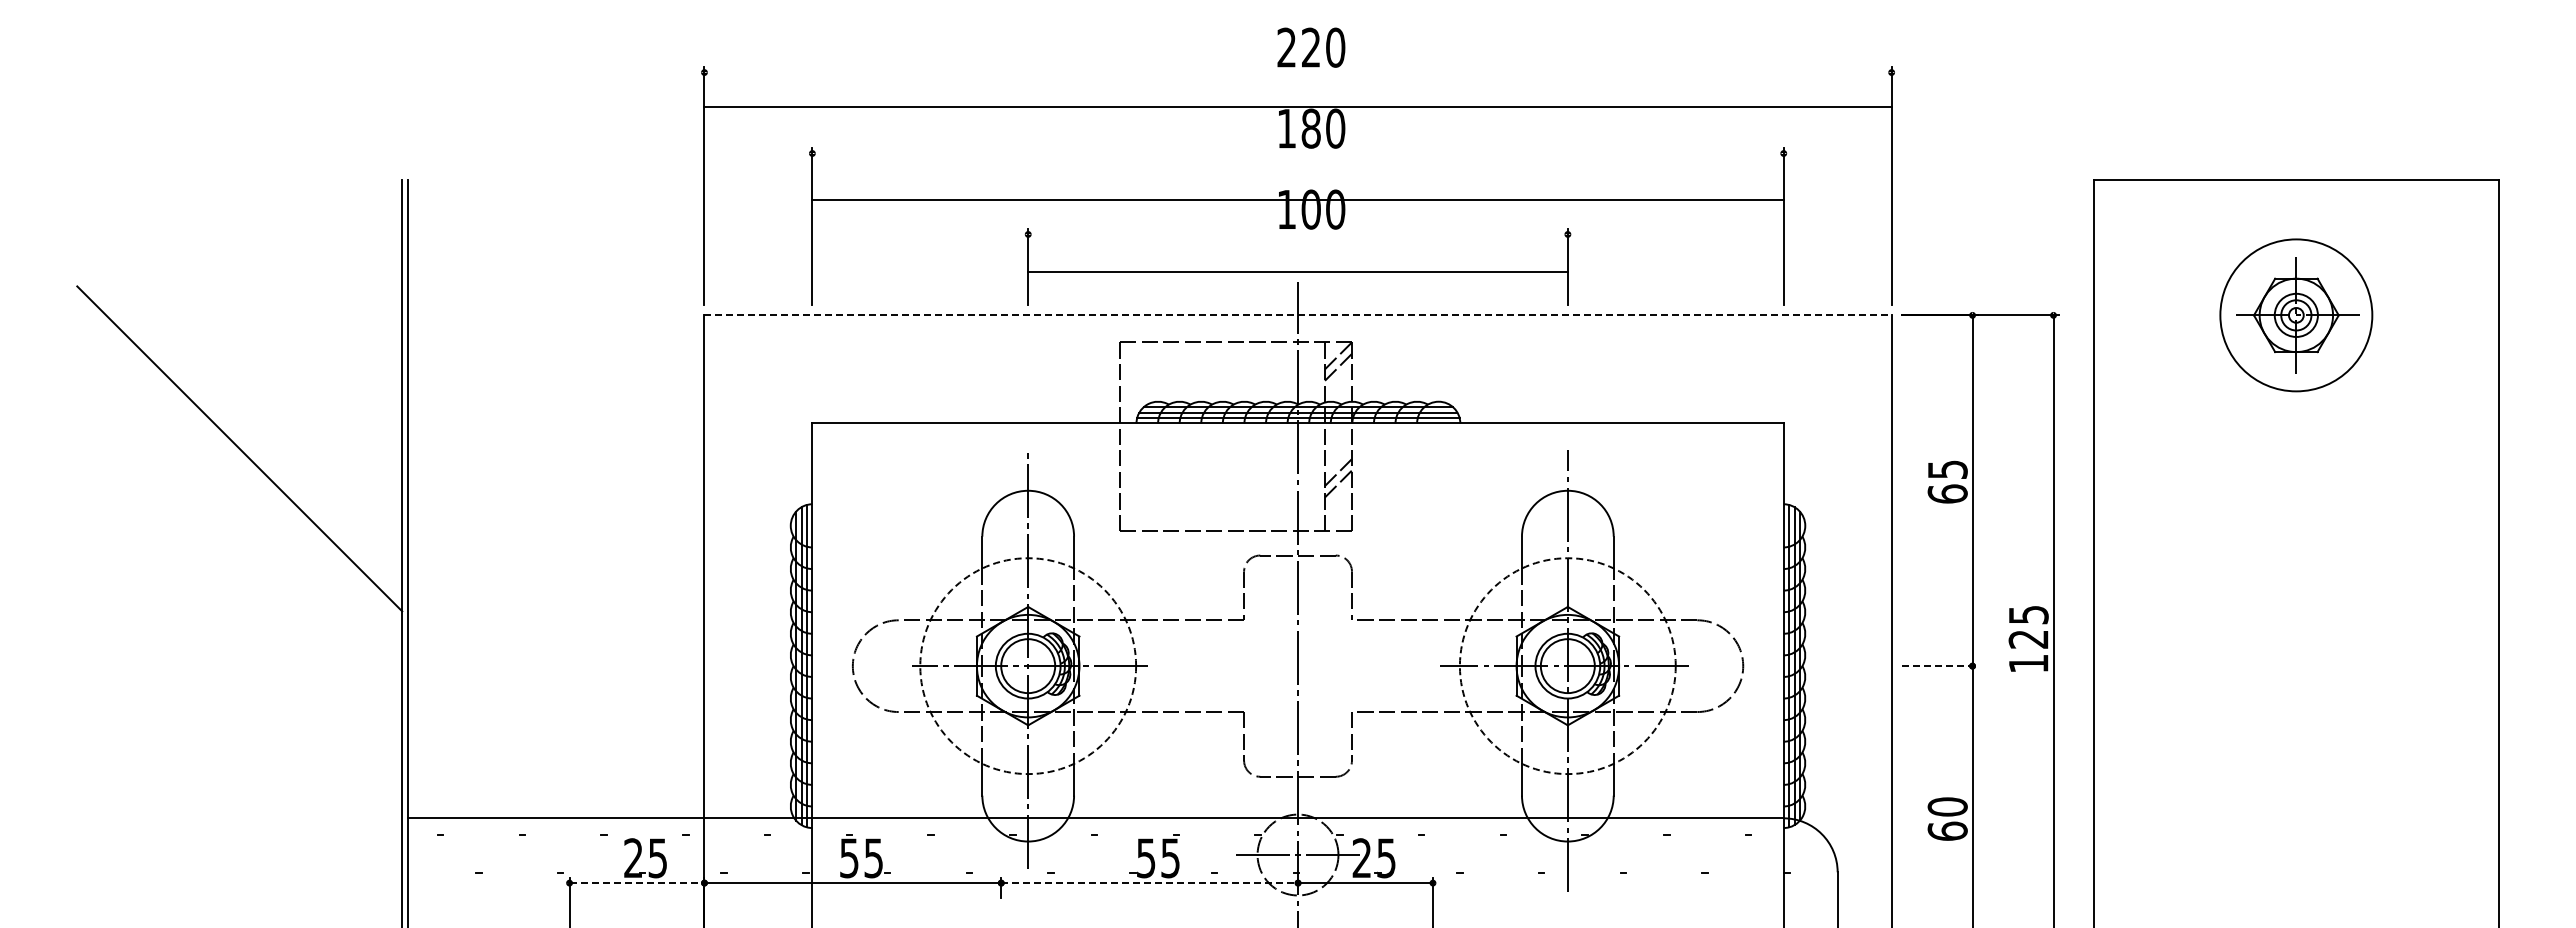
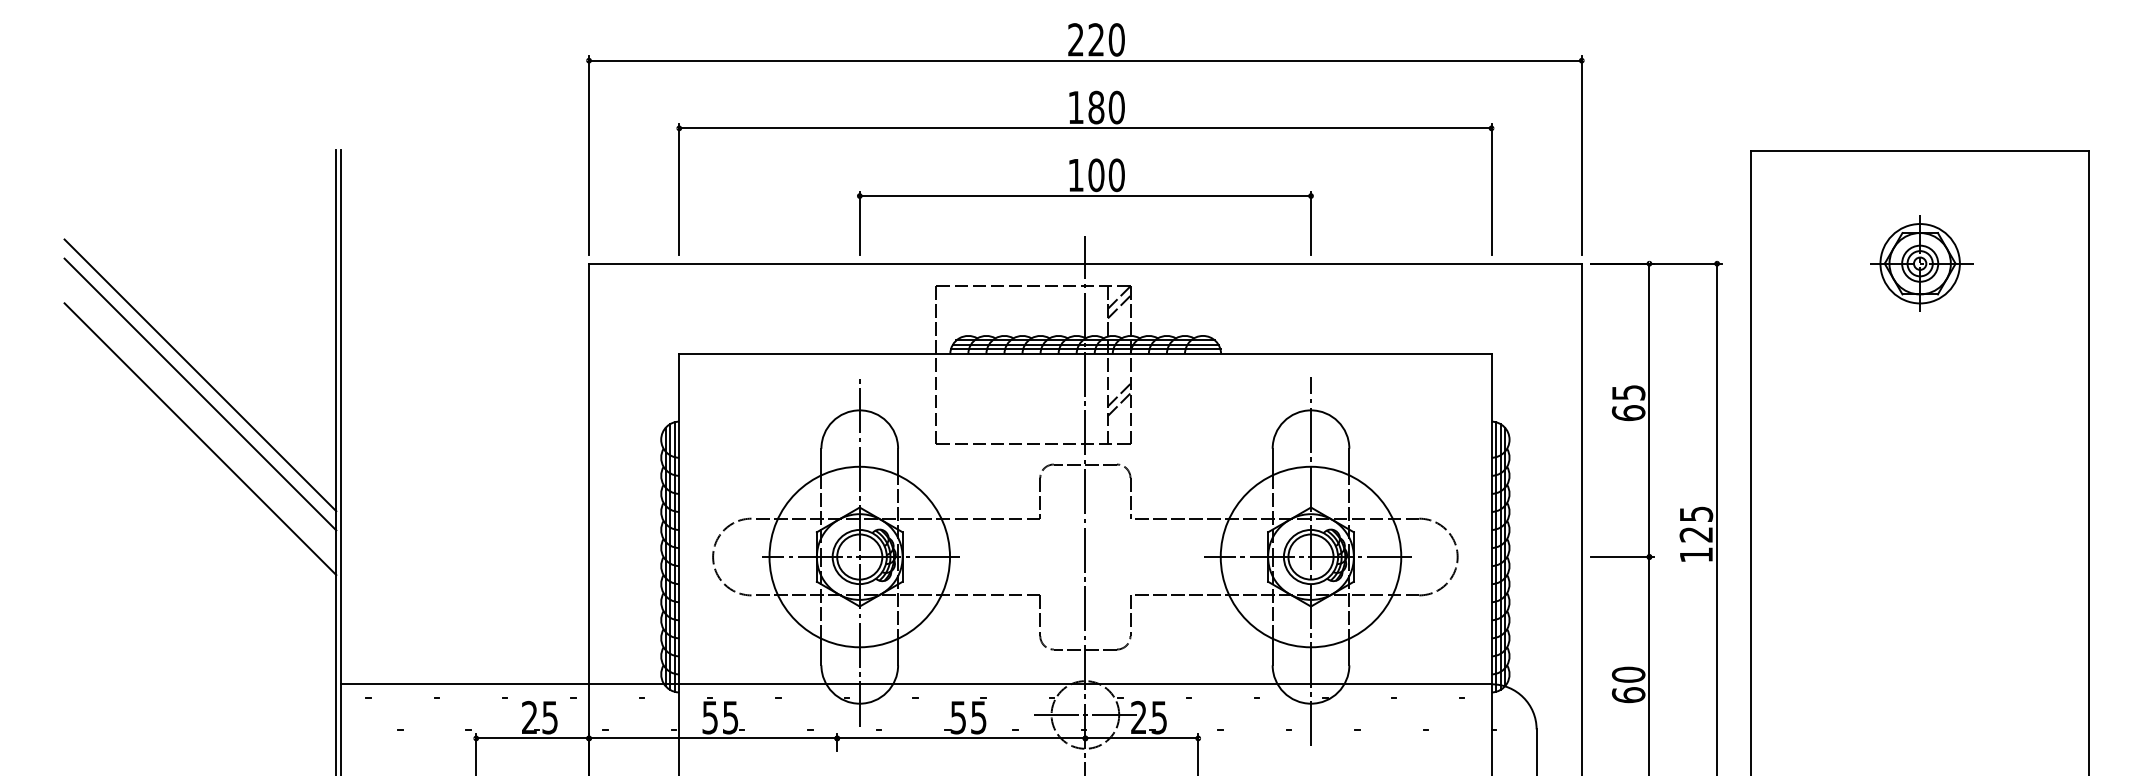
line: (1297, 106) -> (1084, 60), moved
line: (1297, 199) -> (1084, 128), moved
line: (1297, 272) -> (1084, 196), moved
circle: (2295, 314) -> (1919, 262), size x0.62
line: (1298, 315) -> (1085, 263), dashed -> solid
line: (239, 471) -> (200, 394), added
line: (239, 524) -> (200, 438), added
circle: (1028, 666) -> (860, 557), dashed -> solid
circle: (1567, 666) -> (1310, 557), dashed -> solid
line: (1940, 666) -> (1622, 557), dashed -> solid
line: (637, 883) -> (533, 738), dashed -> solid
line: (1150, 883) -> (962, 738), dashed -> solid

